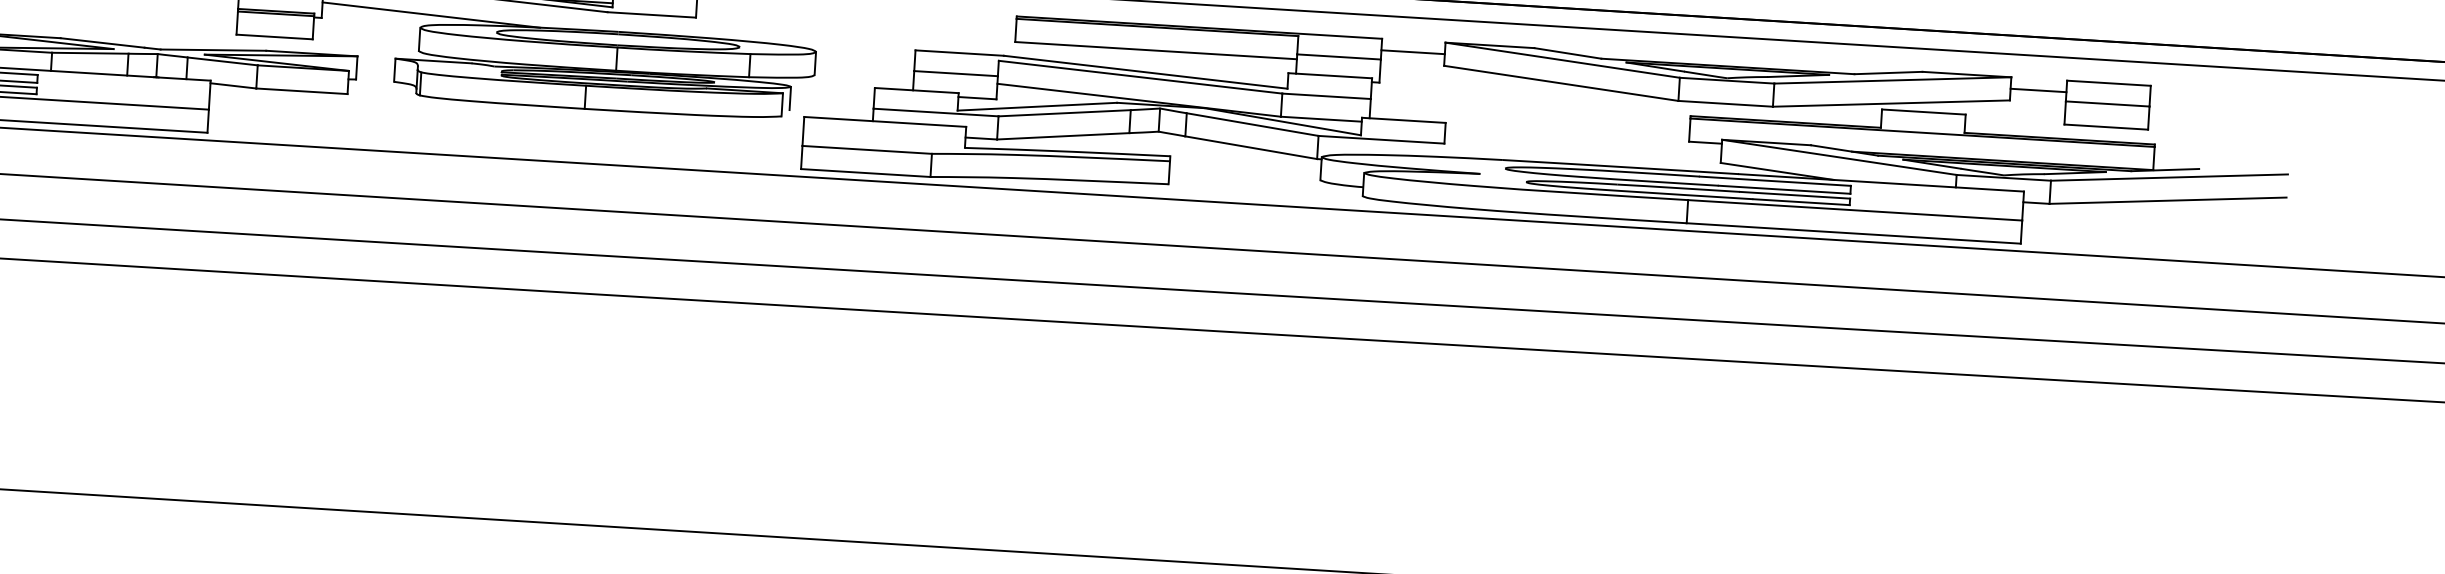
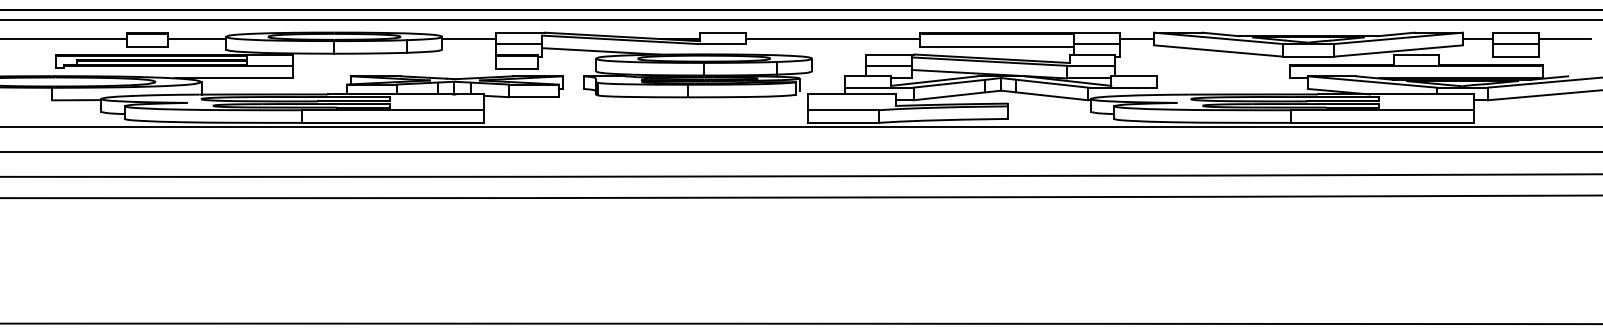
line: (855, 17) -> (832, 38), added
line: (2198, 99) -> (1565, 38), added

